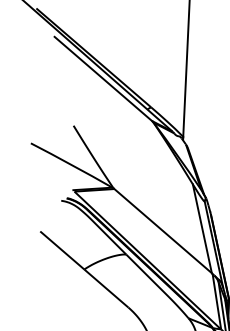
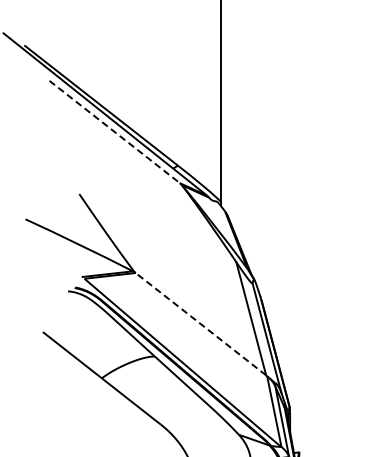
line: (103, 79) -> (114, 132), solid -> dashed
line: (162, 231) -> (200, 324), solid -> dashed

